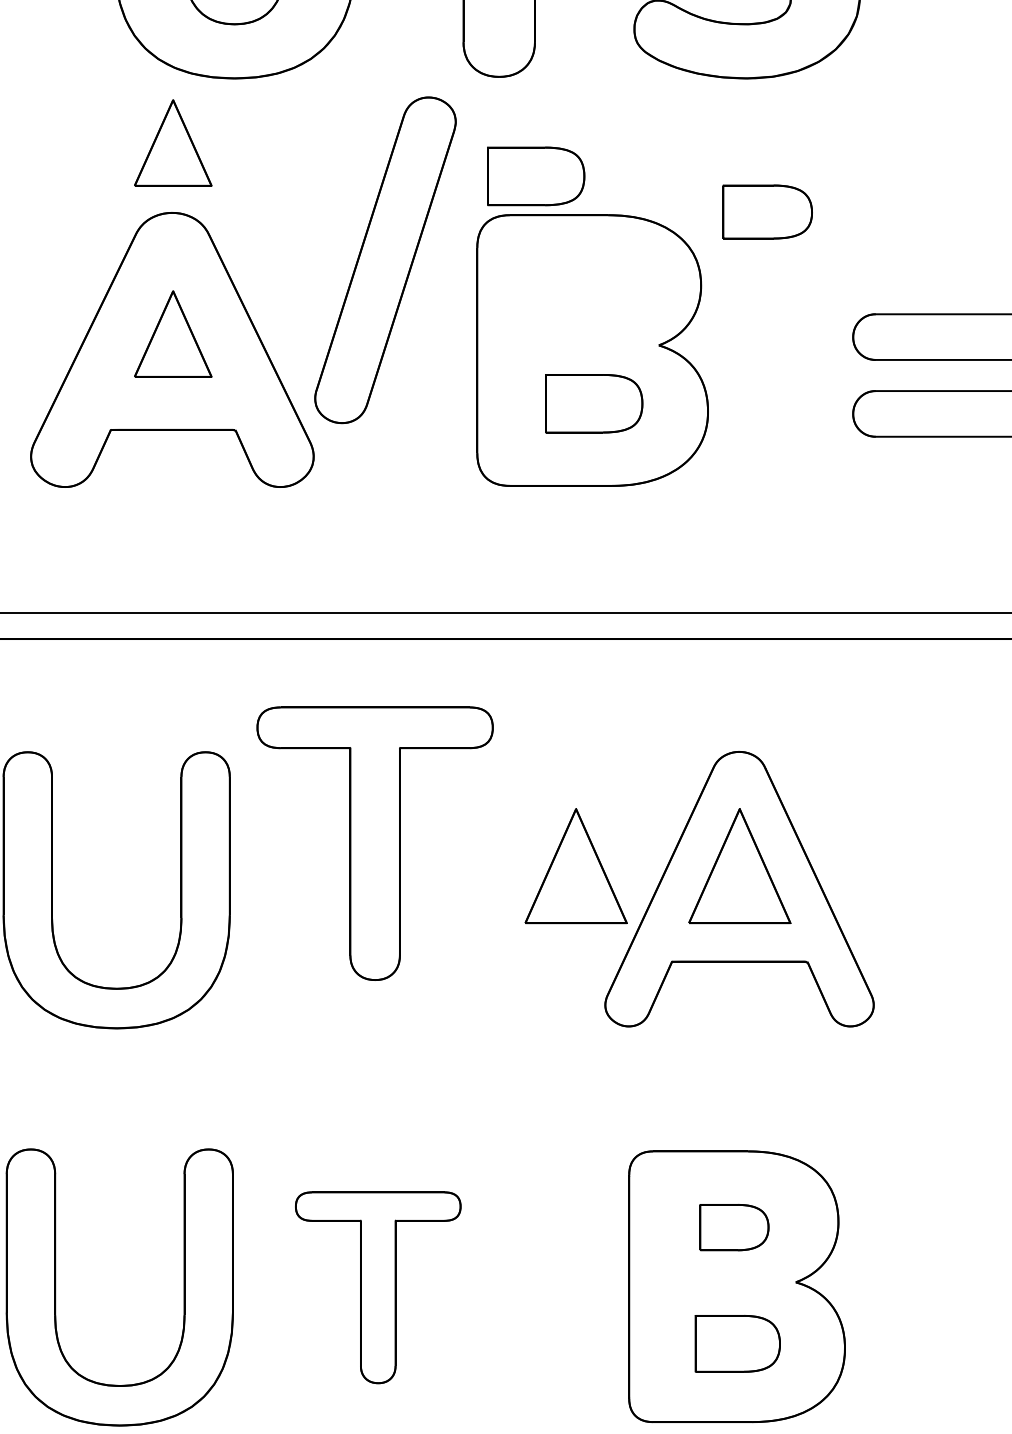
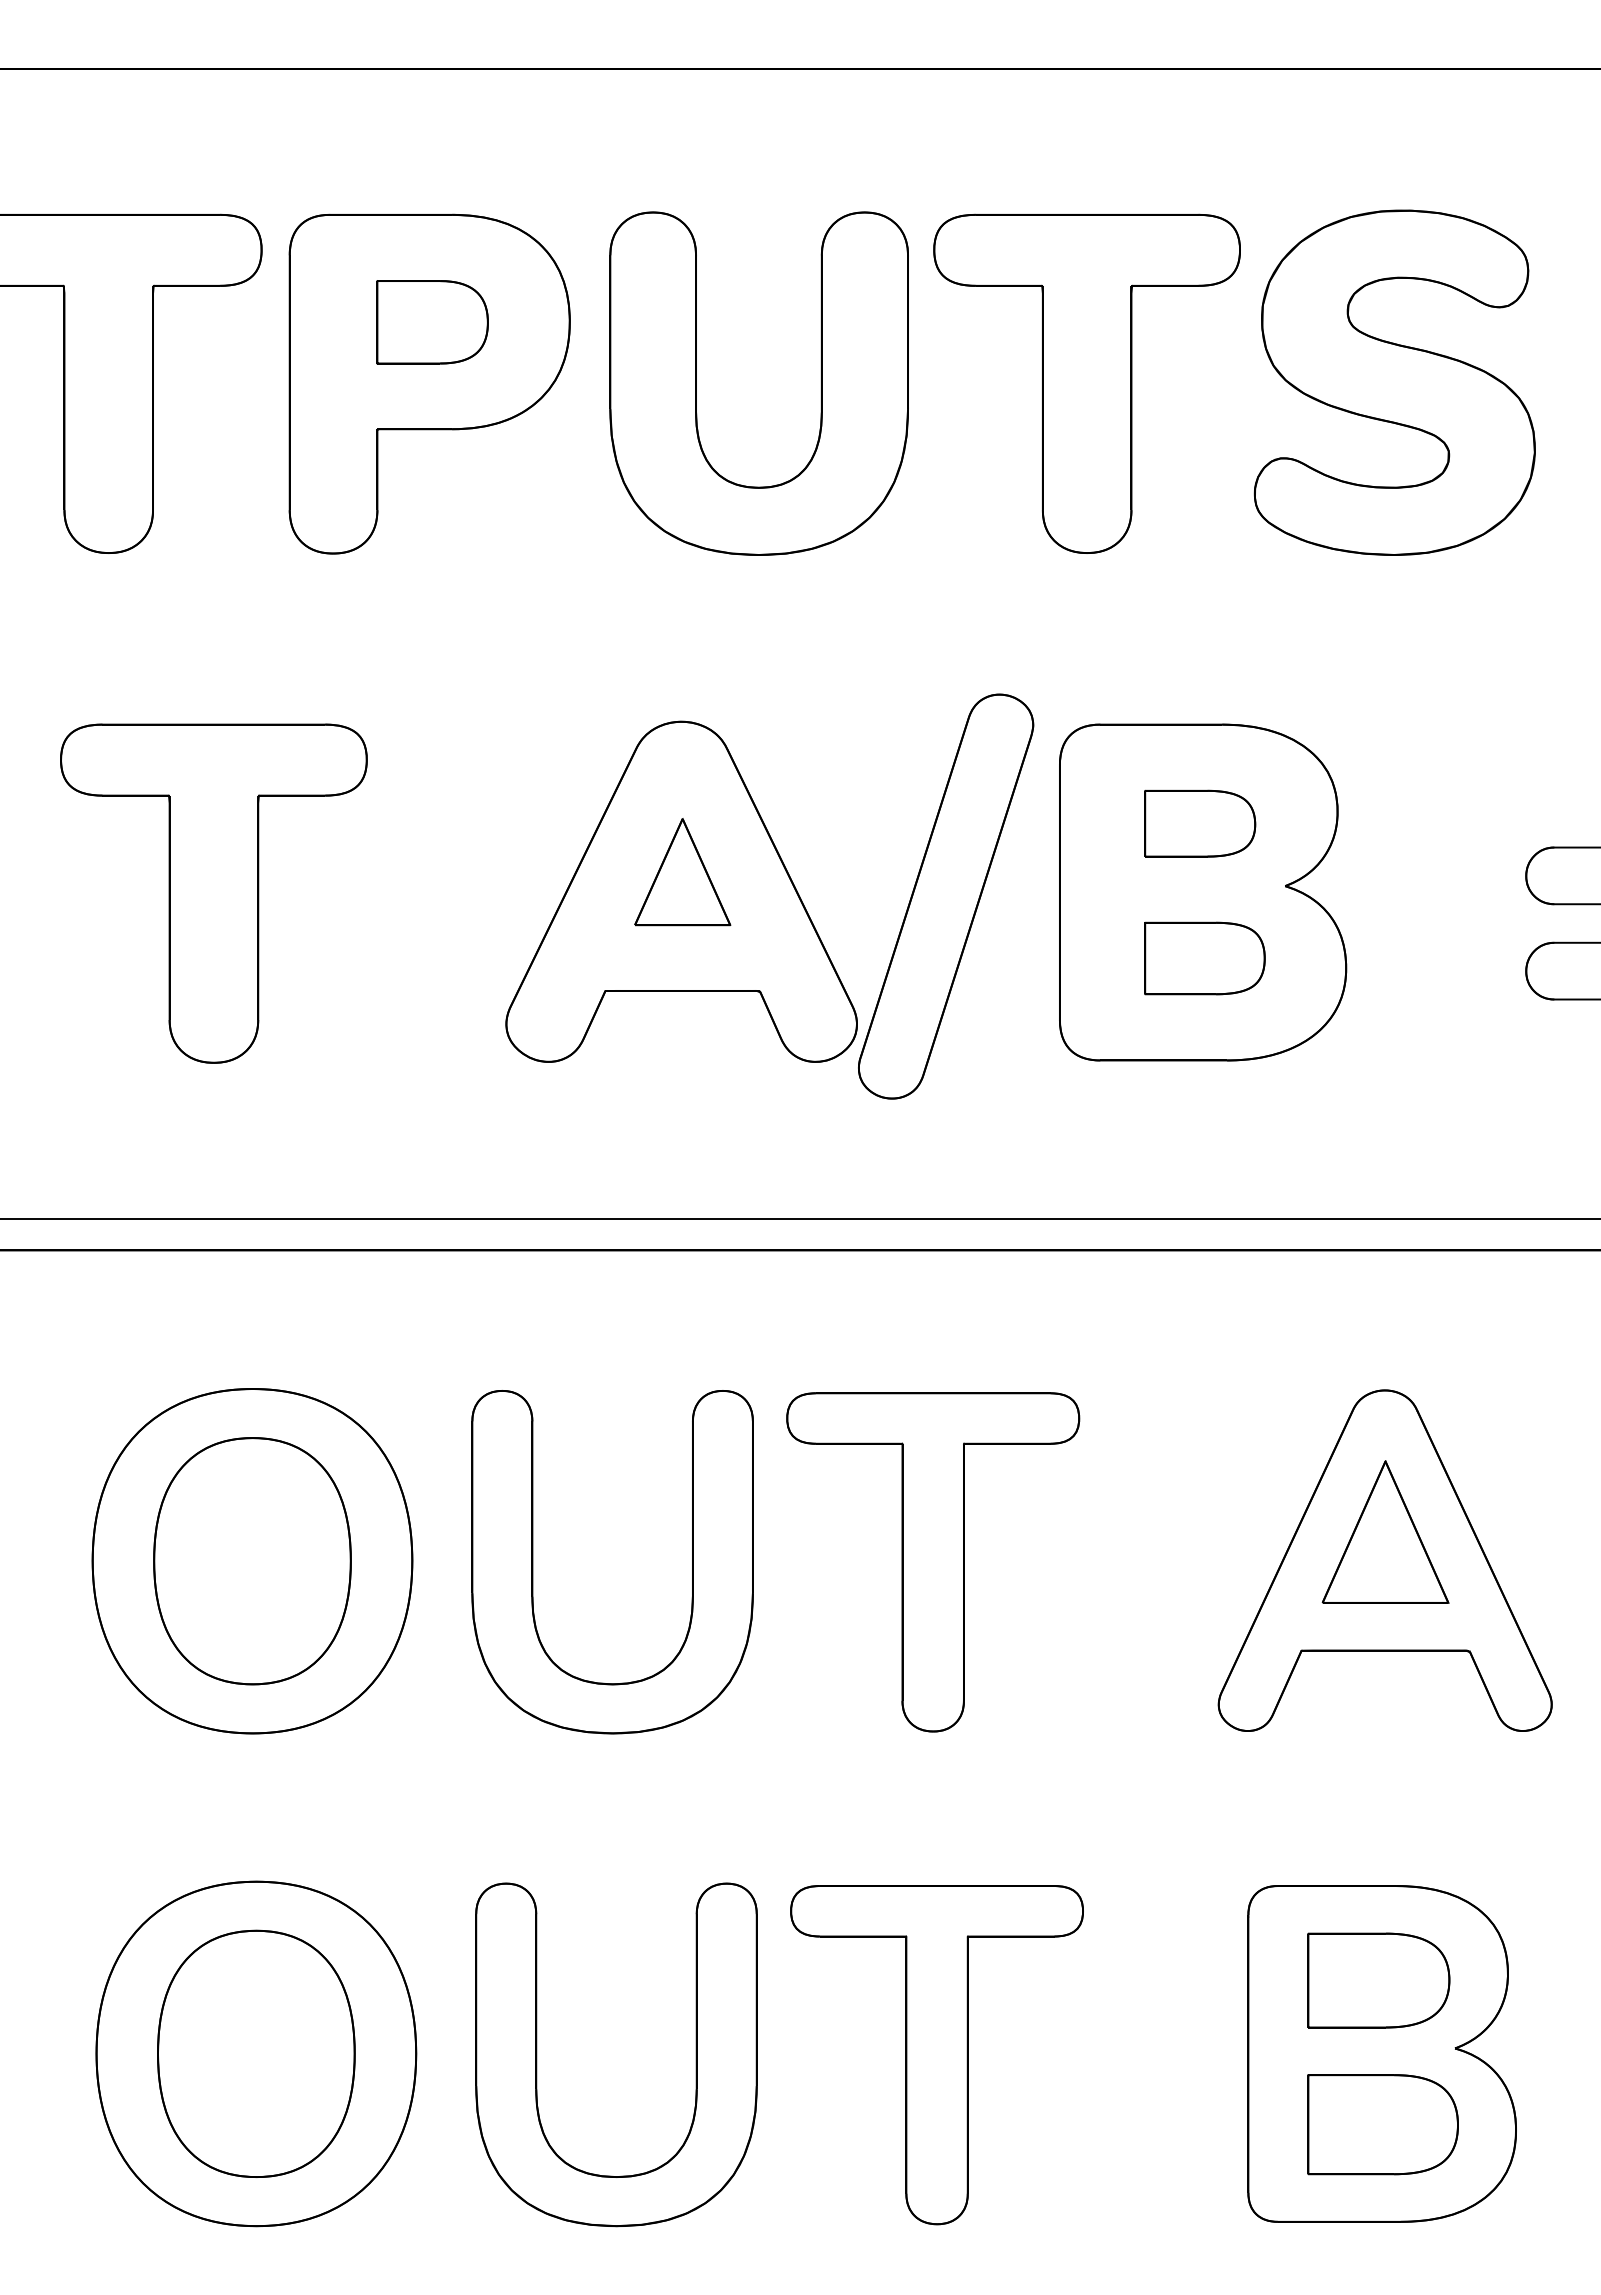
part: (173, 143) -> (682, 635), removed
part: (535, 176) -> (1132, 676), removed
part: (767, 211) -> (1200, 823), moved
part: (385, 260) -> (946, 896), moved
part: (375, 843) -> (933, 1562), moved
part: (576, 865) -> (1182, 1531), removed
part: (734, 1227) -> (1378, 1980), size x1.67
part: (377, 1288) -> (936, 2055), size x1.43
part: (737, 1343) -> (1382, 2124), size x1.43

